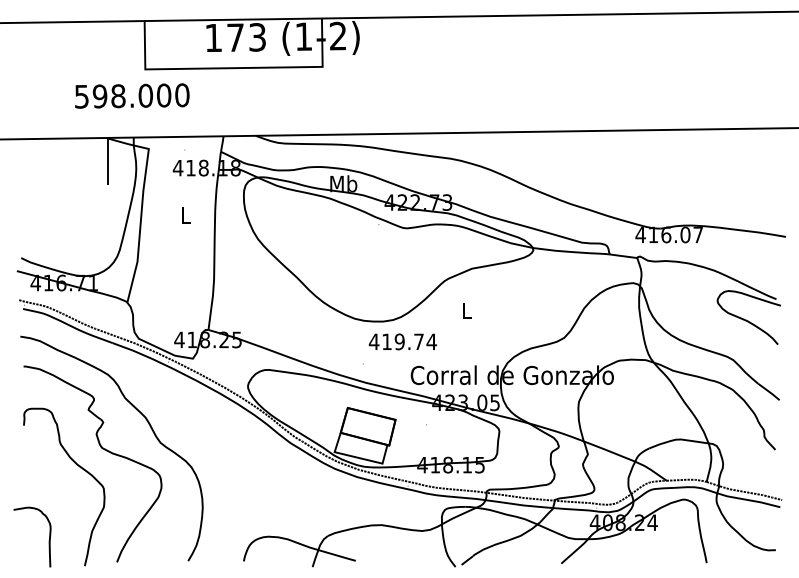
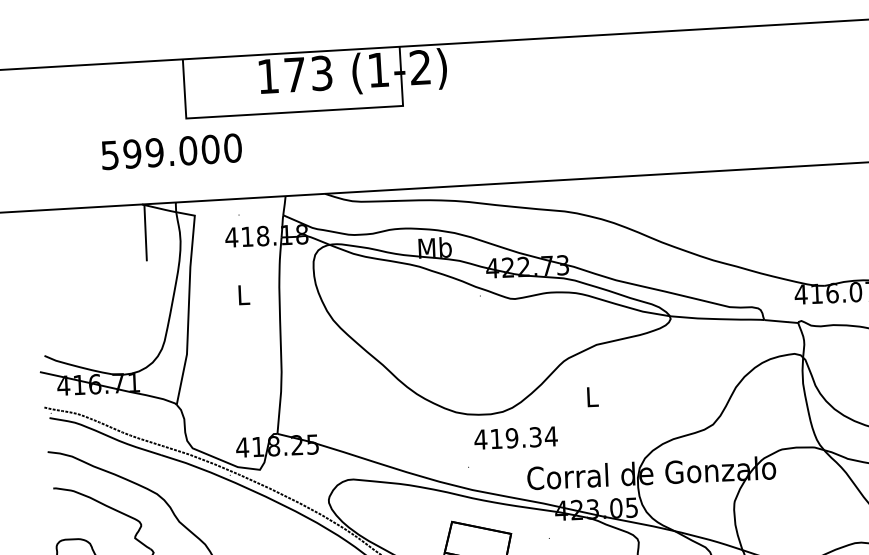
text: (118, 96) -> (154, 153), 598.000 -> 599.000
text: (418, 341) -> (534, 436), 419.74 -> 419.34

